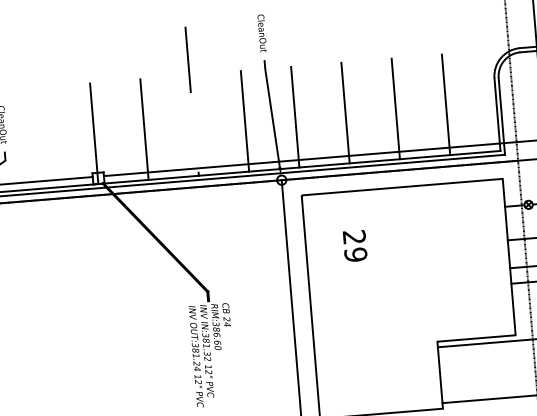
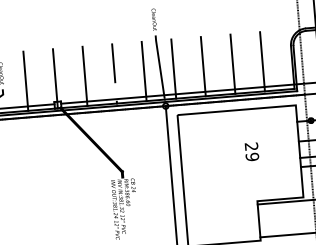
line: (187, 60) -> (113, 63), moved
line: (43, 136) -> (25, 80), added
text: (354, 245) -> (251, 151), moved

